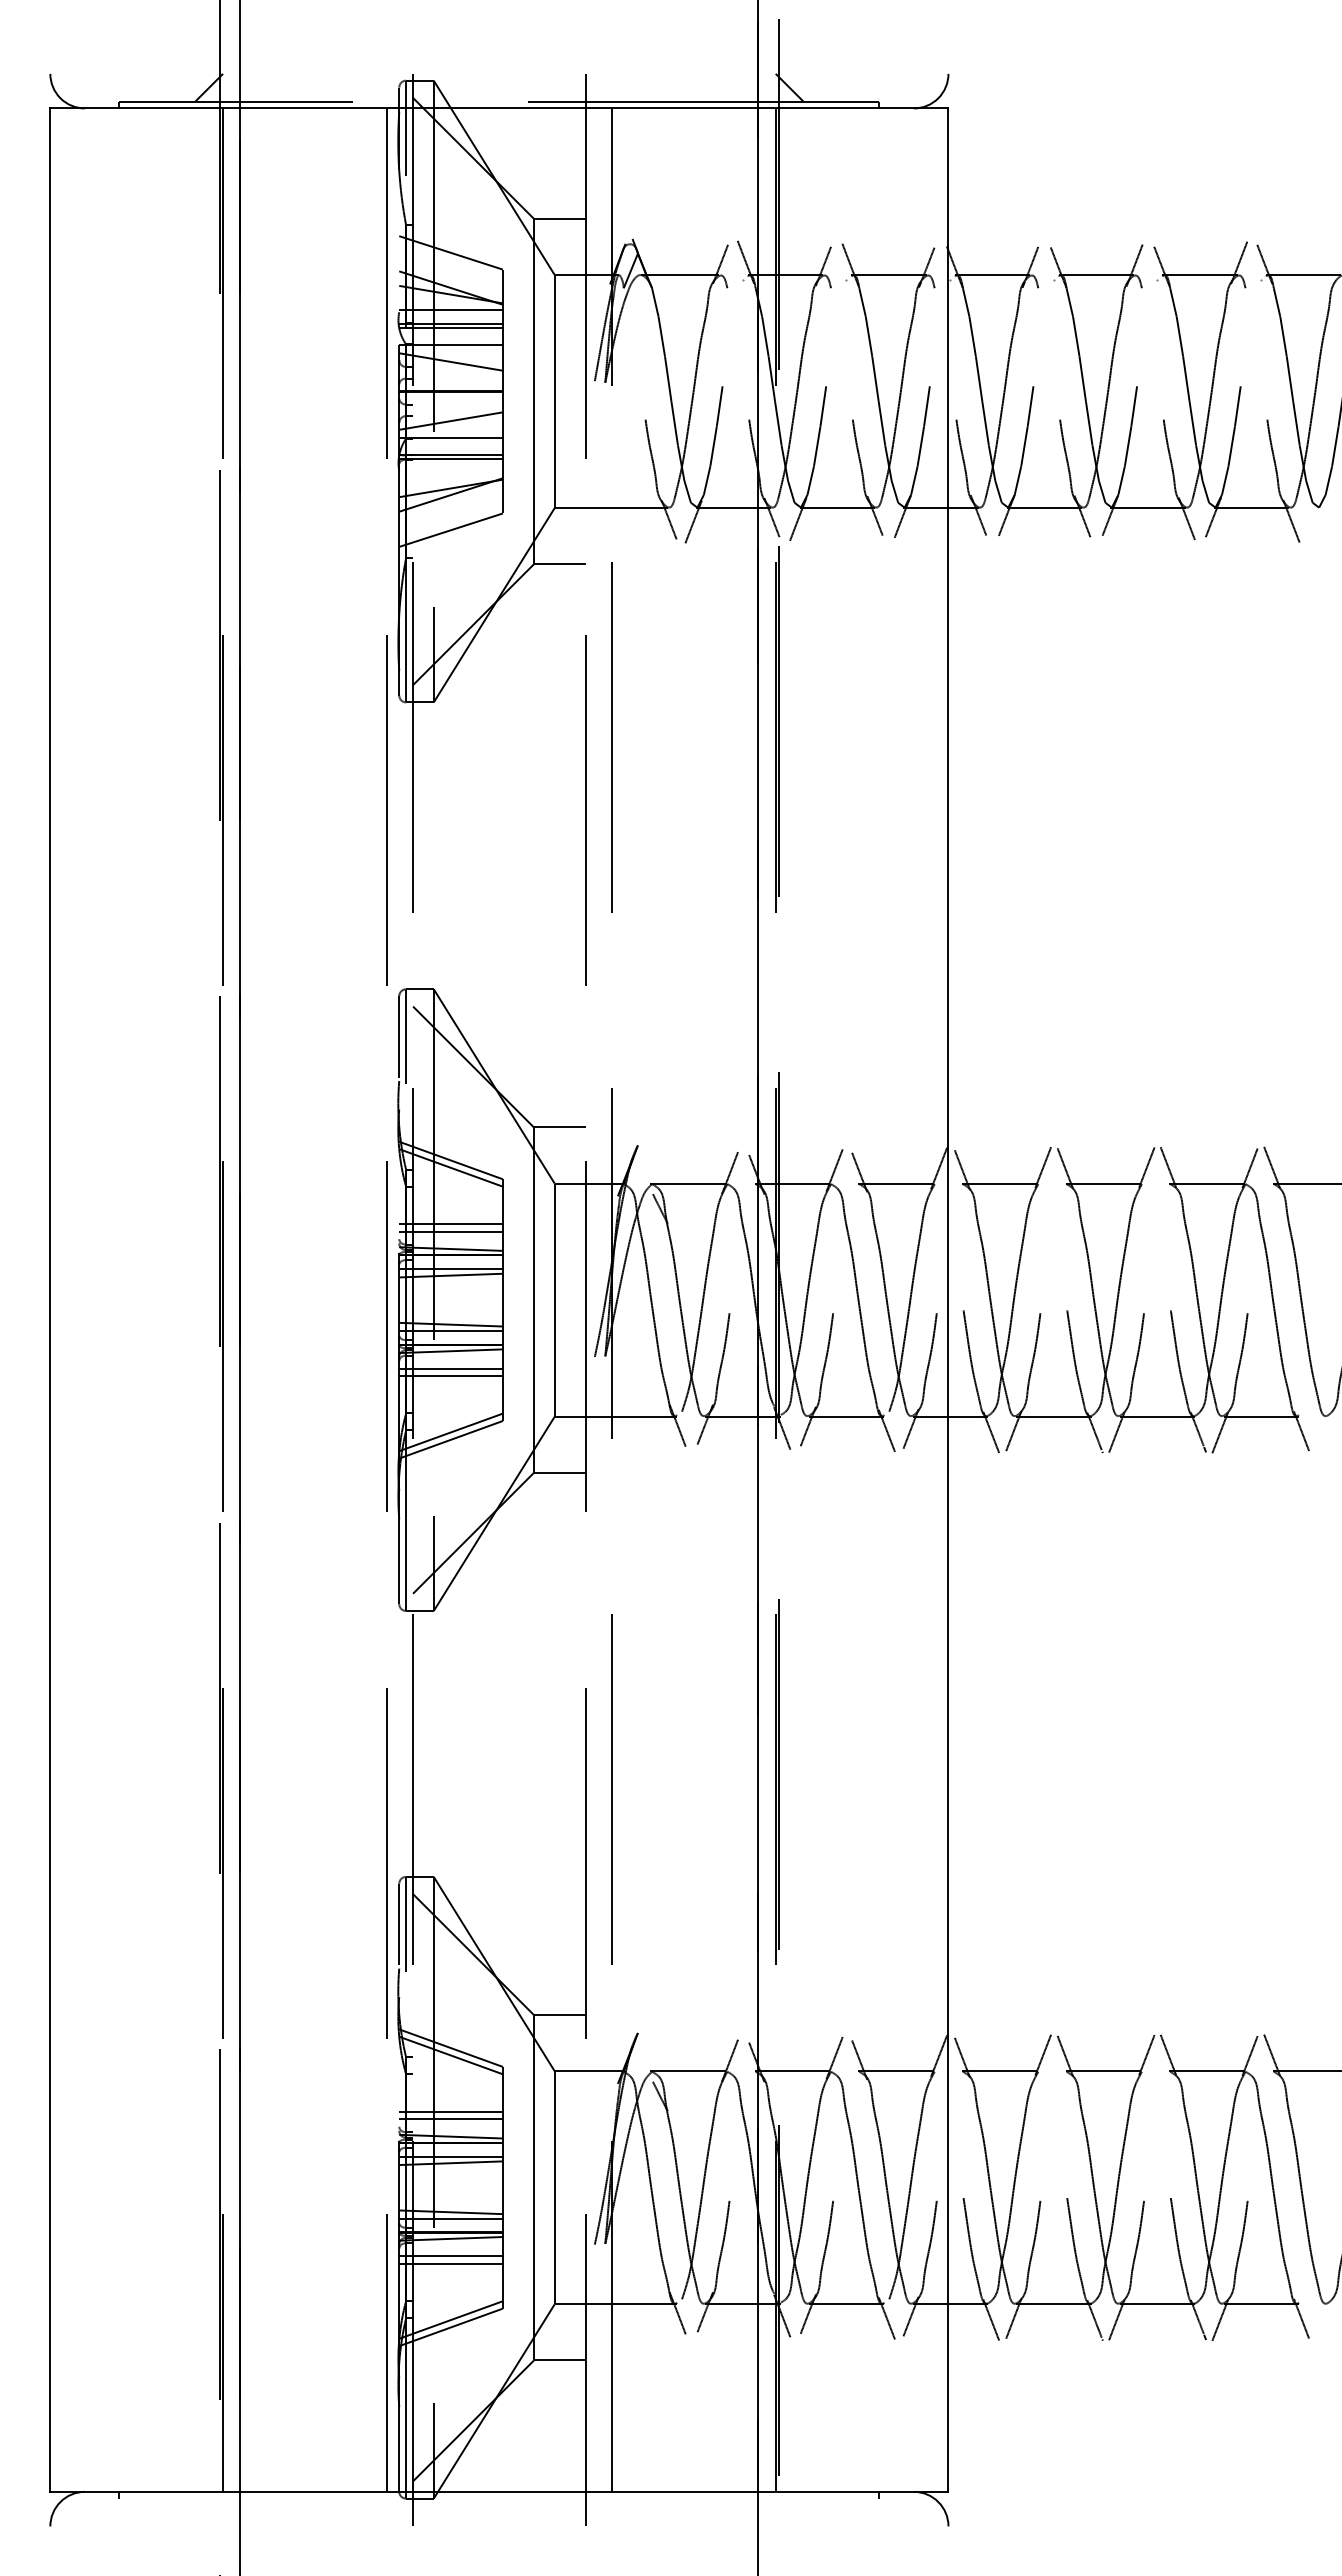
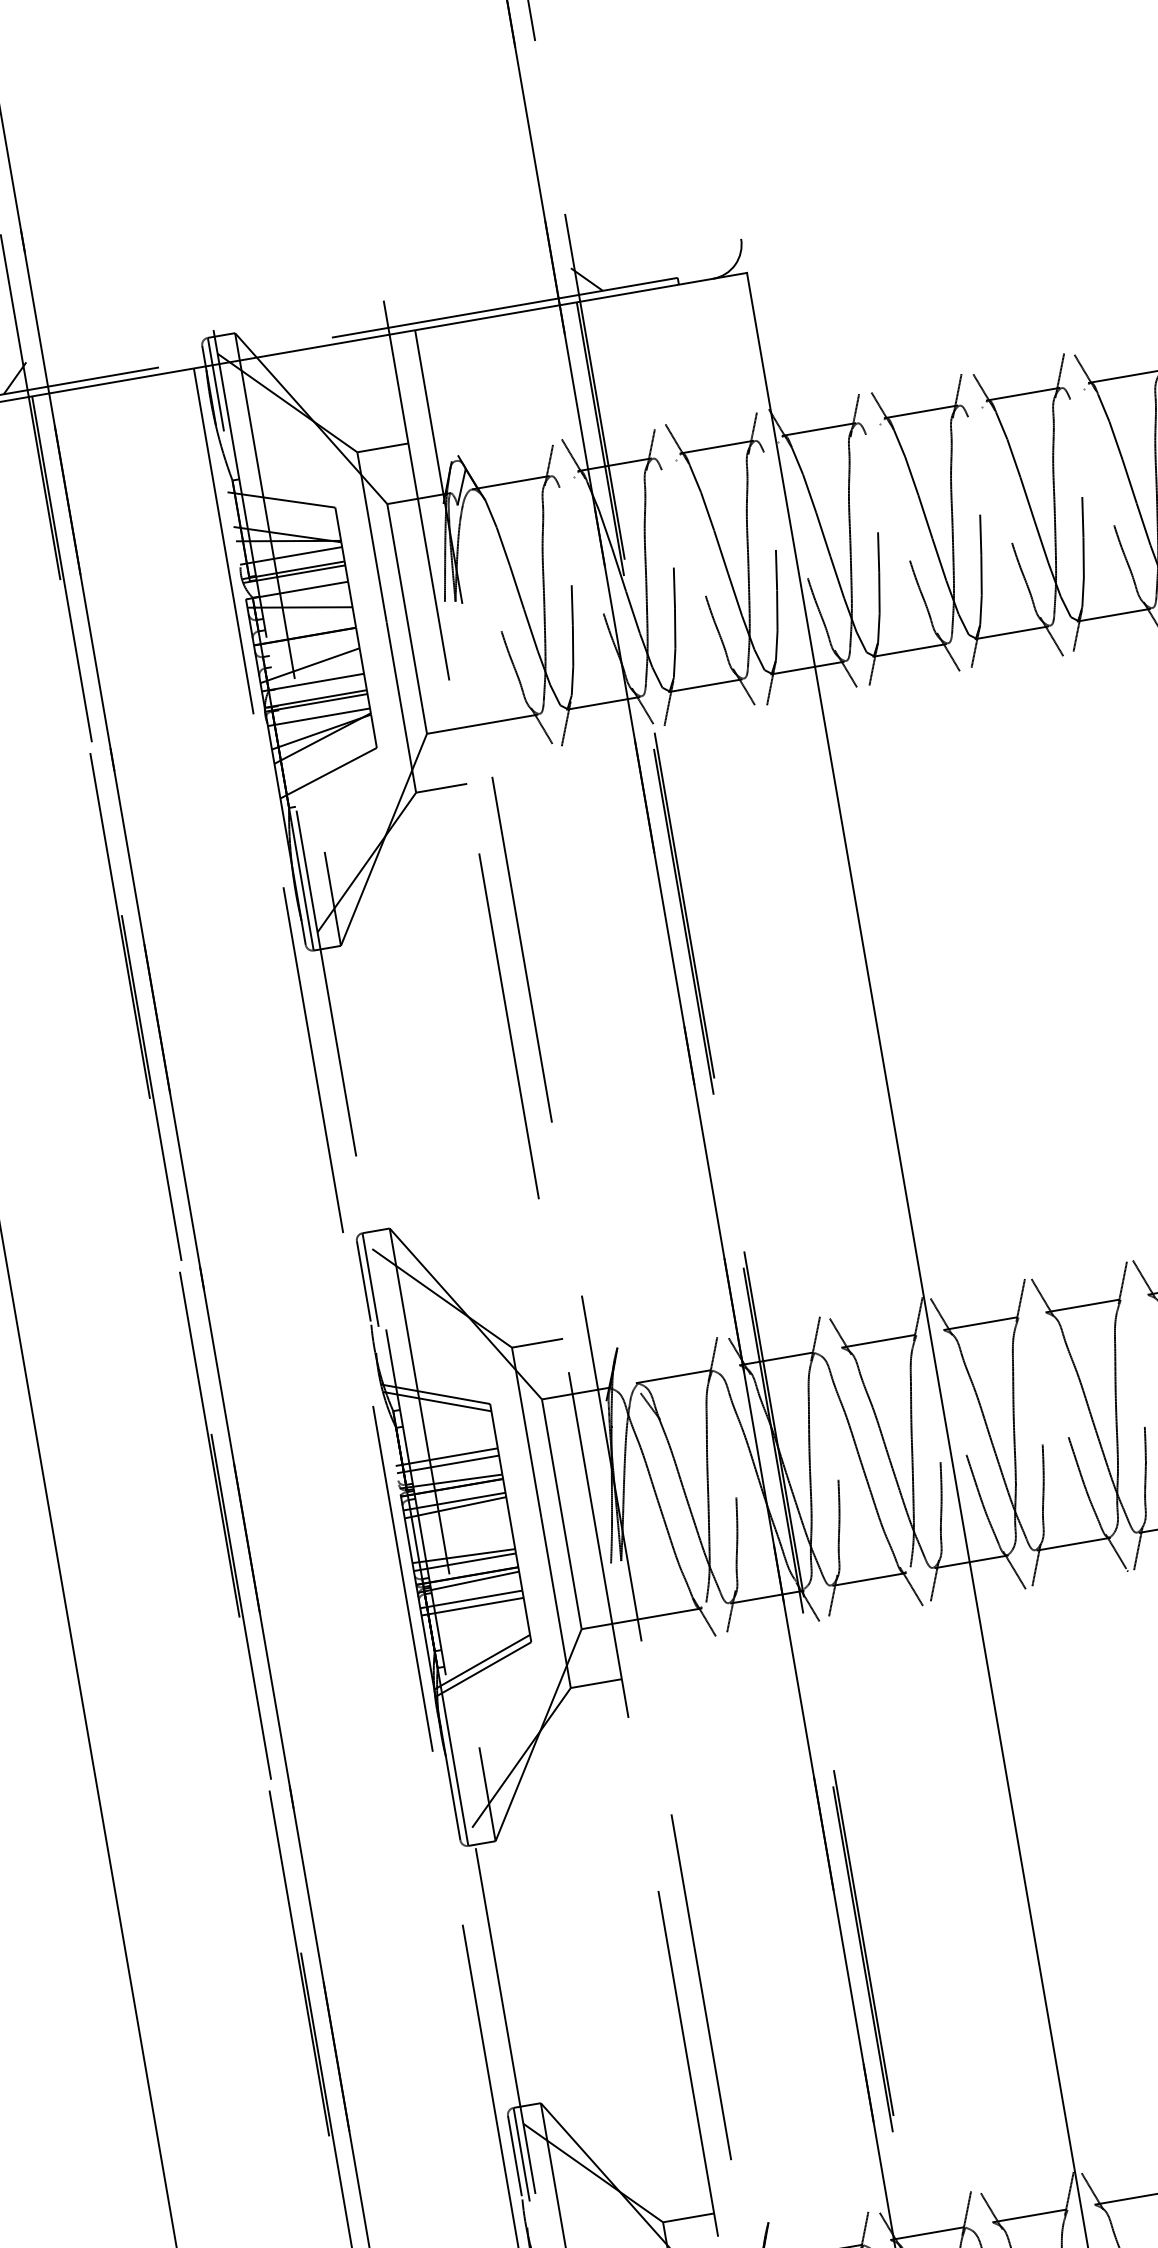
line: (450, 473) -> (318, 717), added

